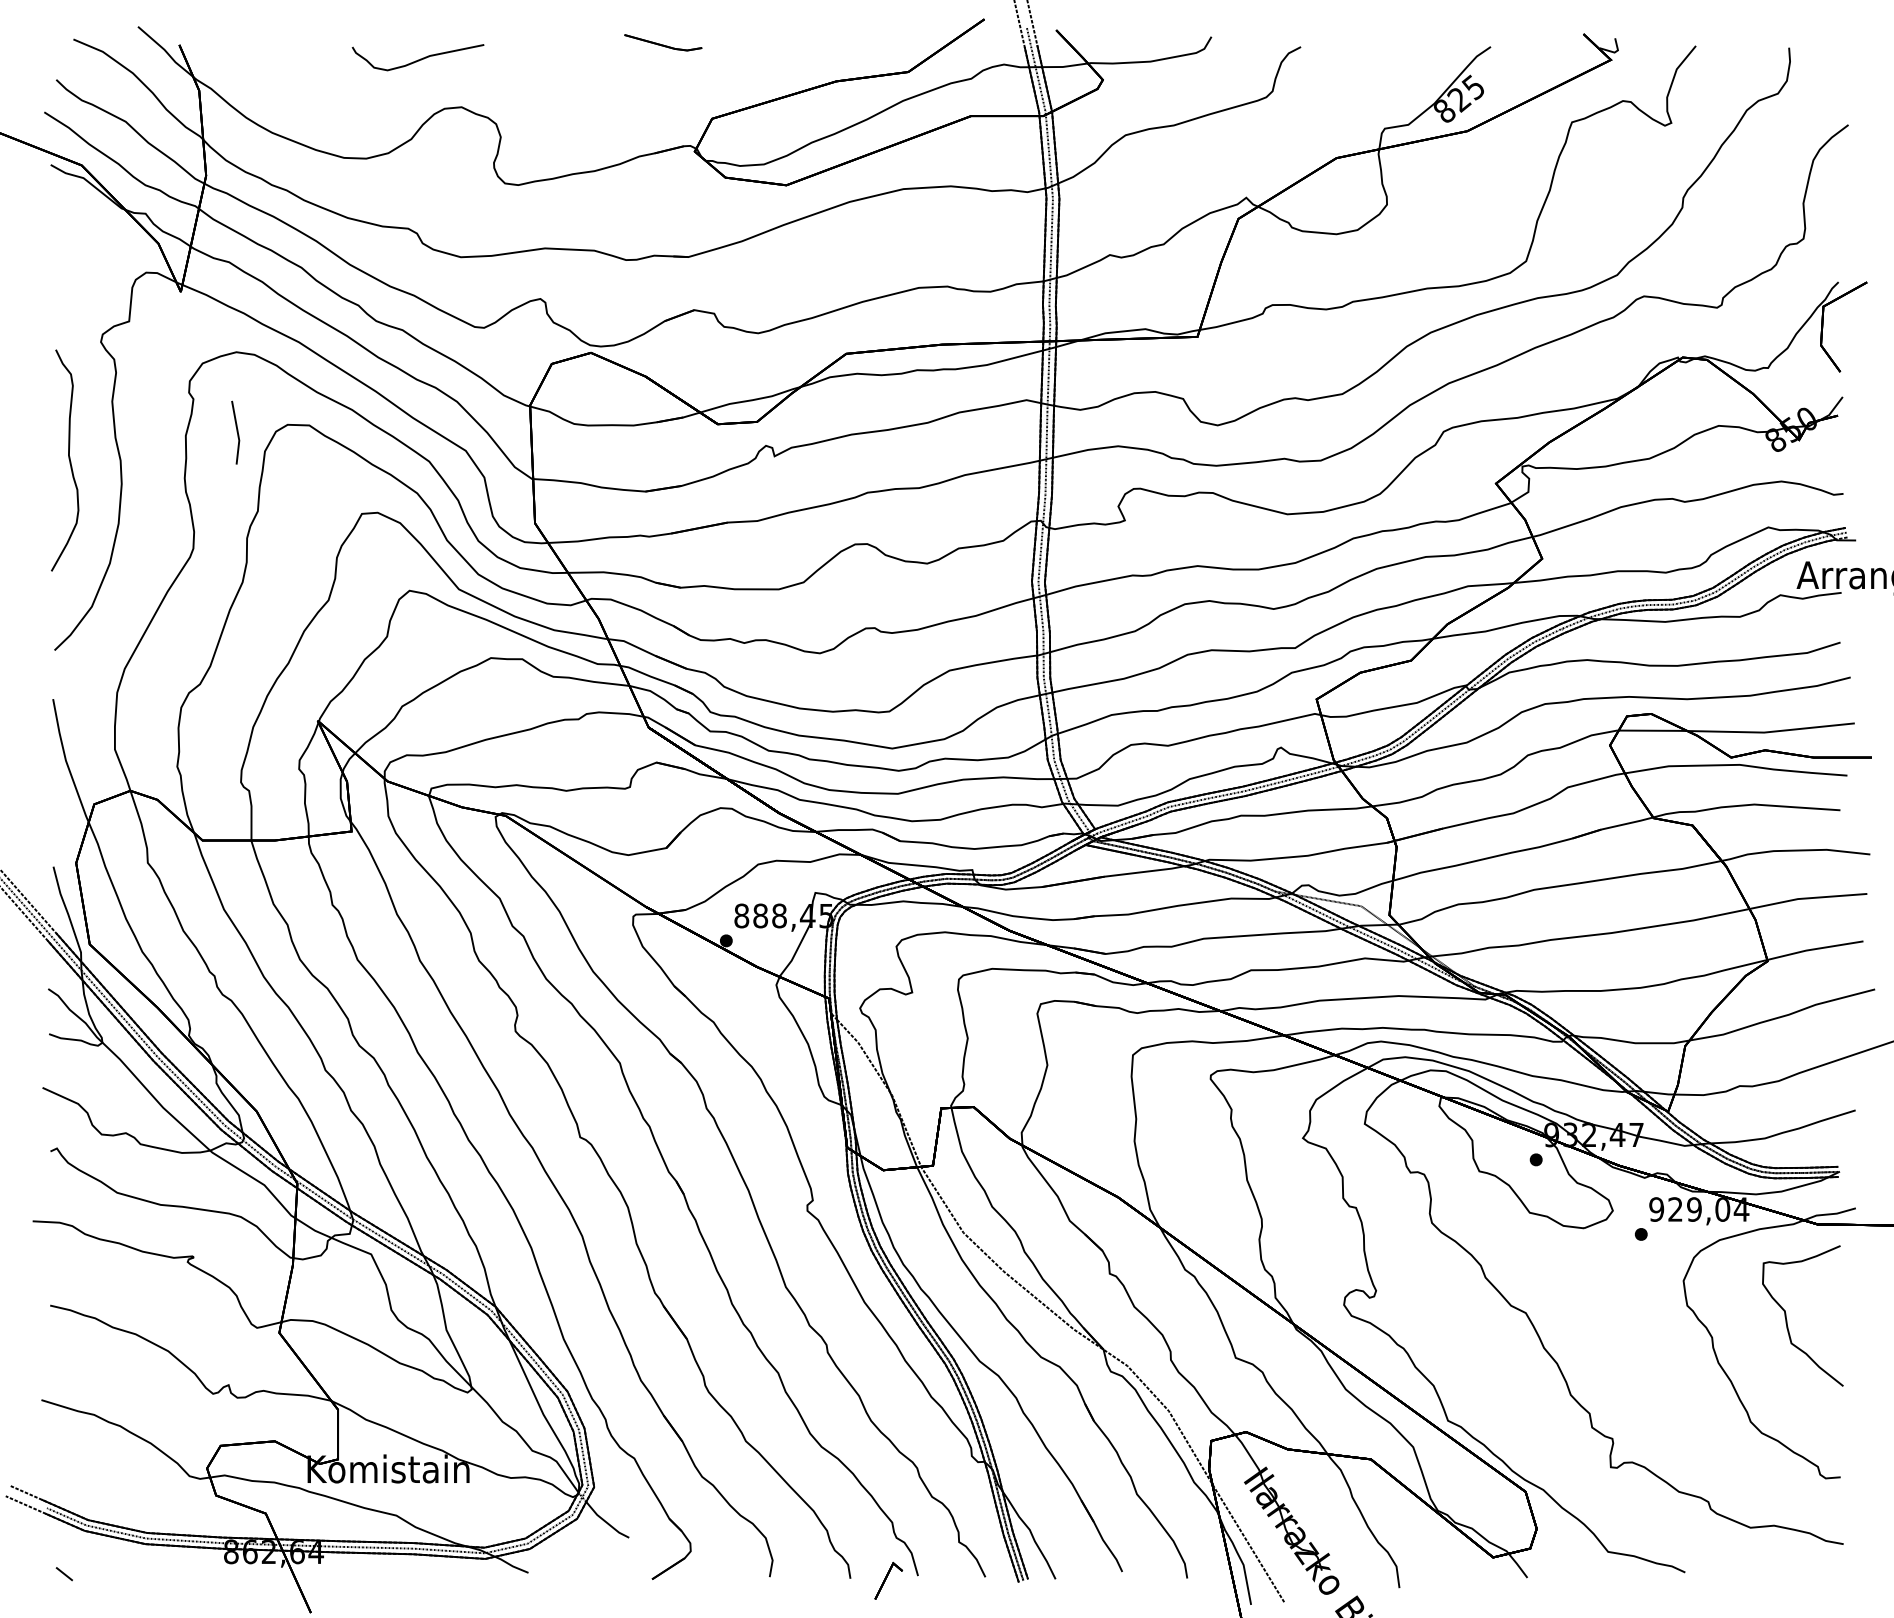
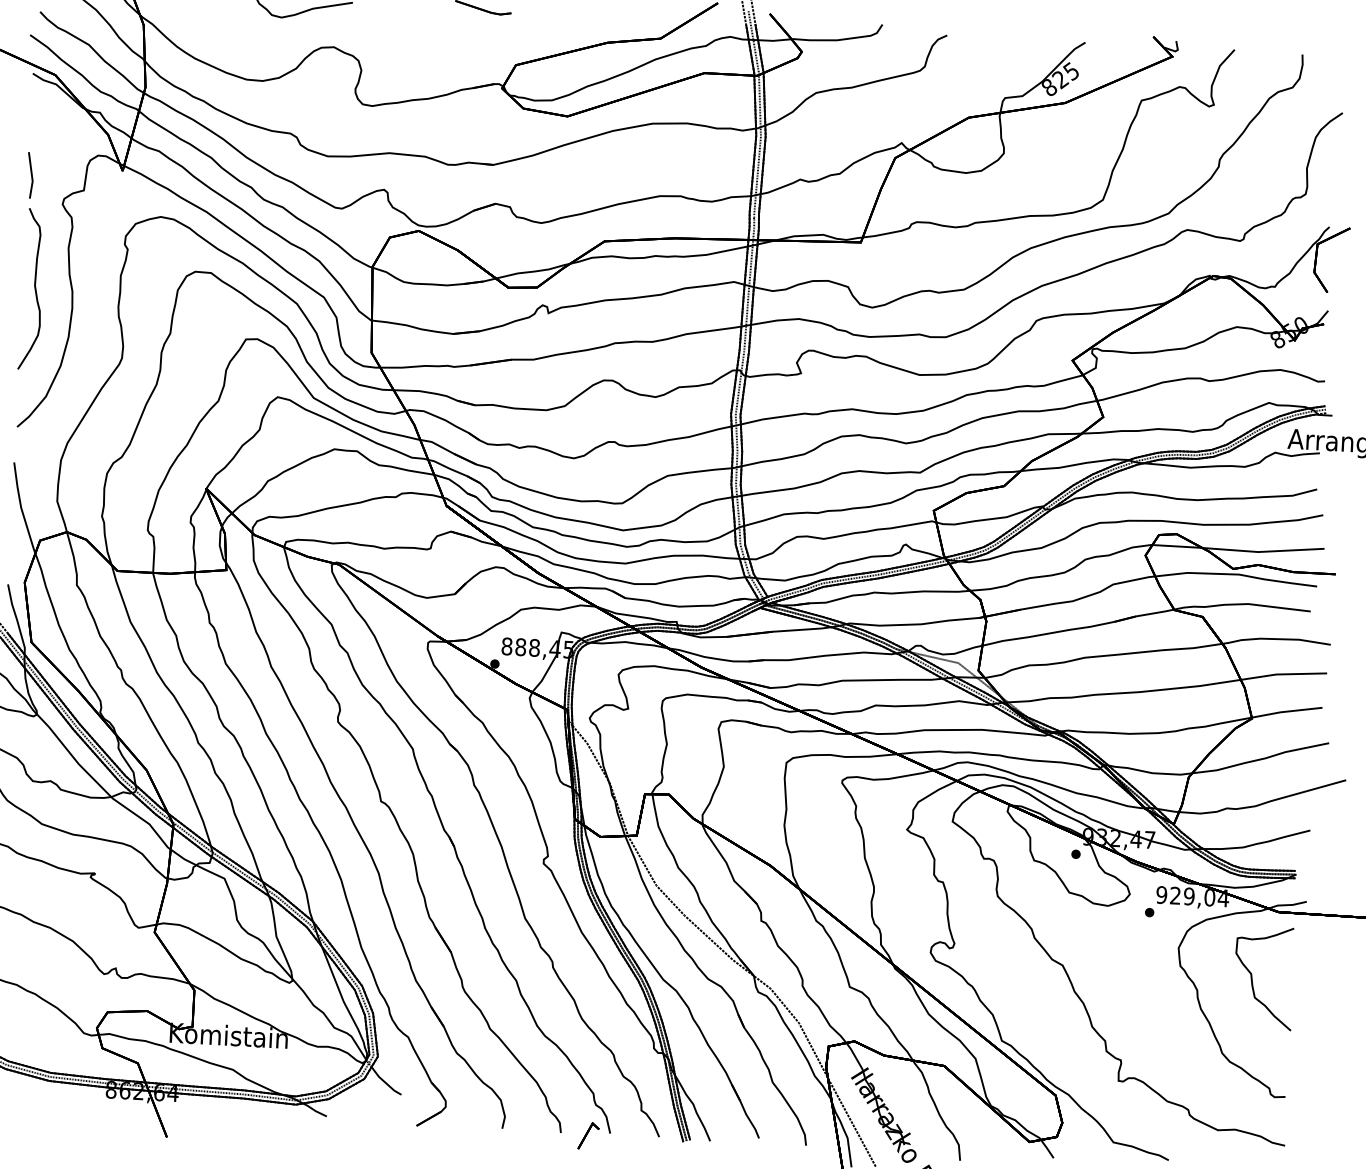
line: (236, 432) -> (30, 175), moved

